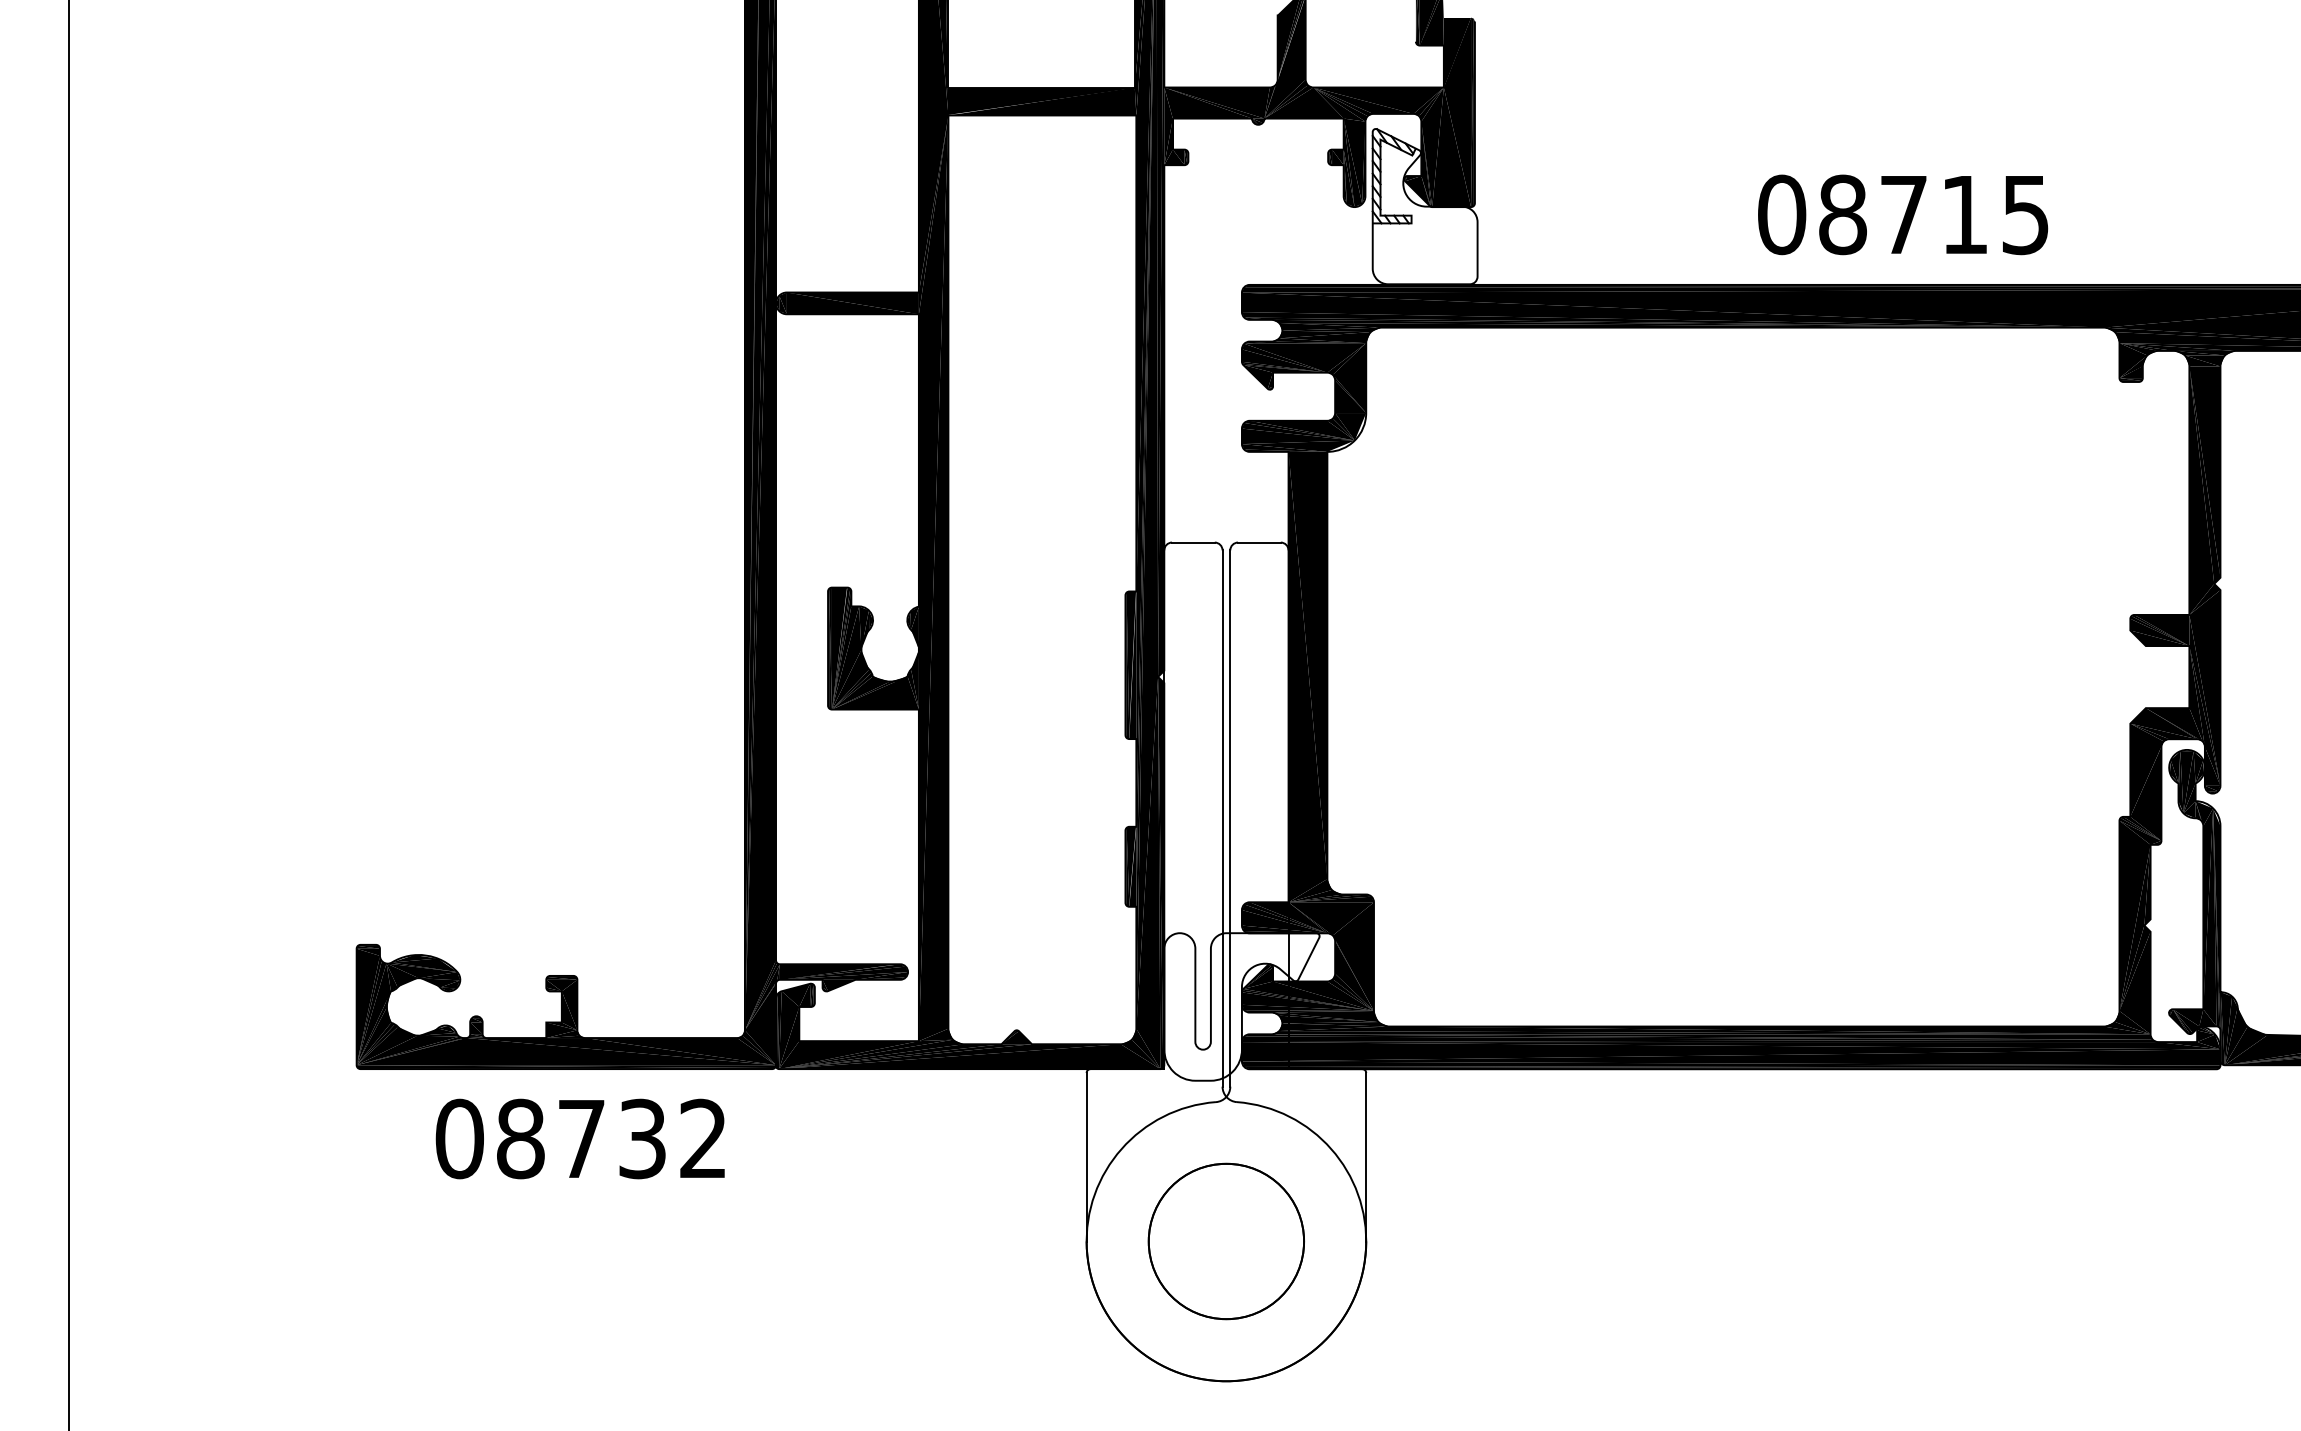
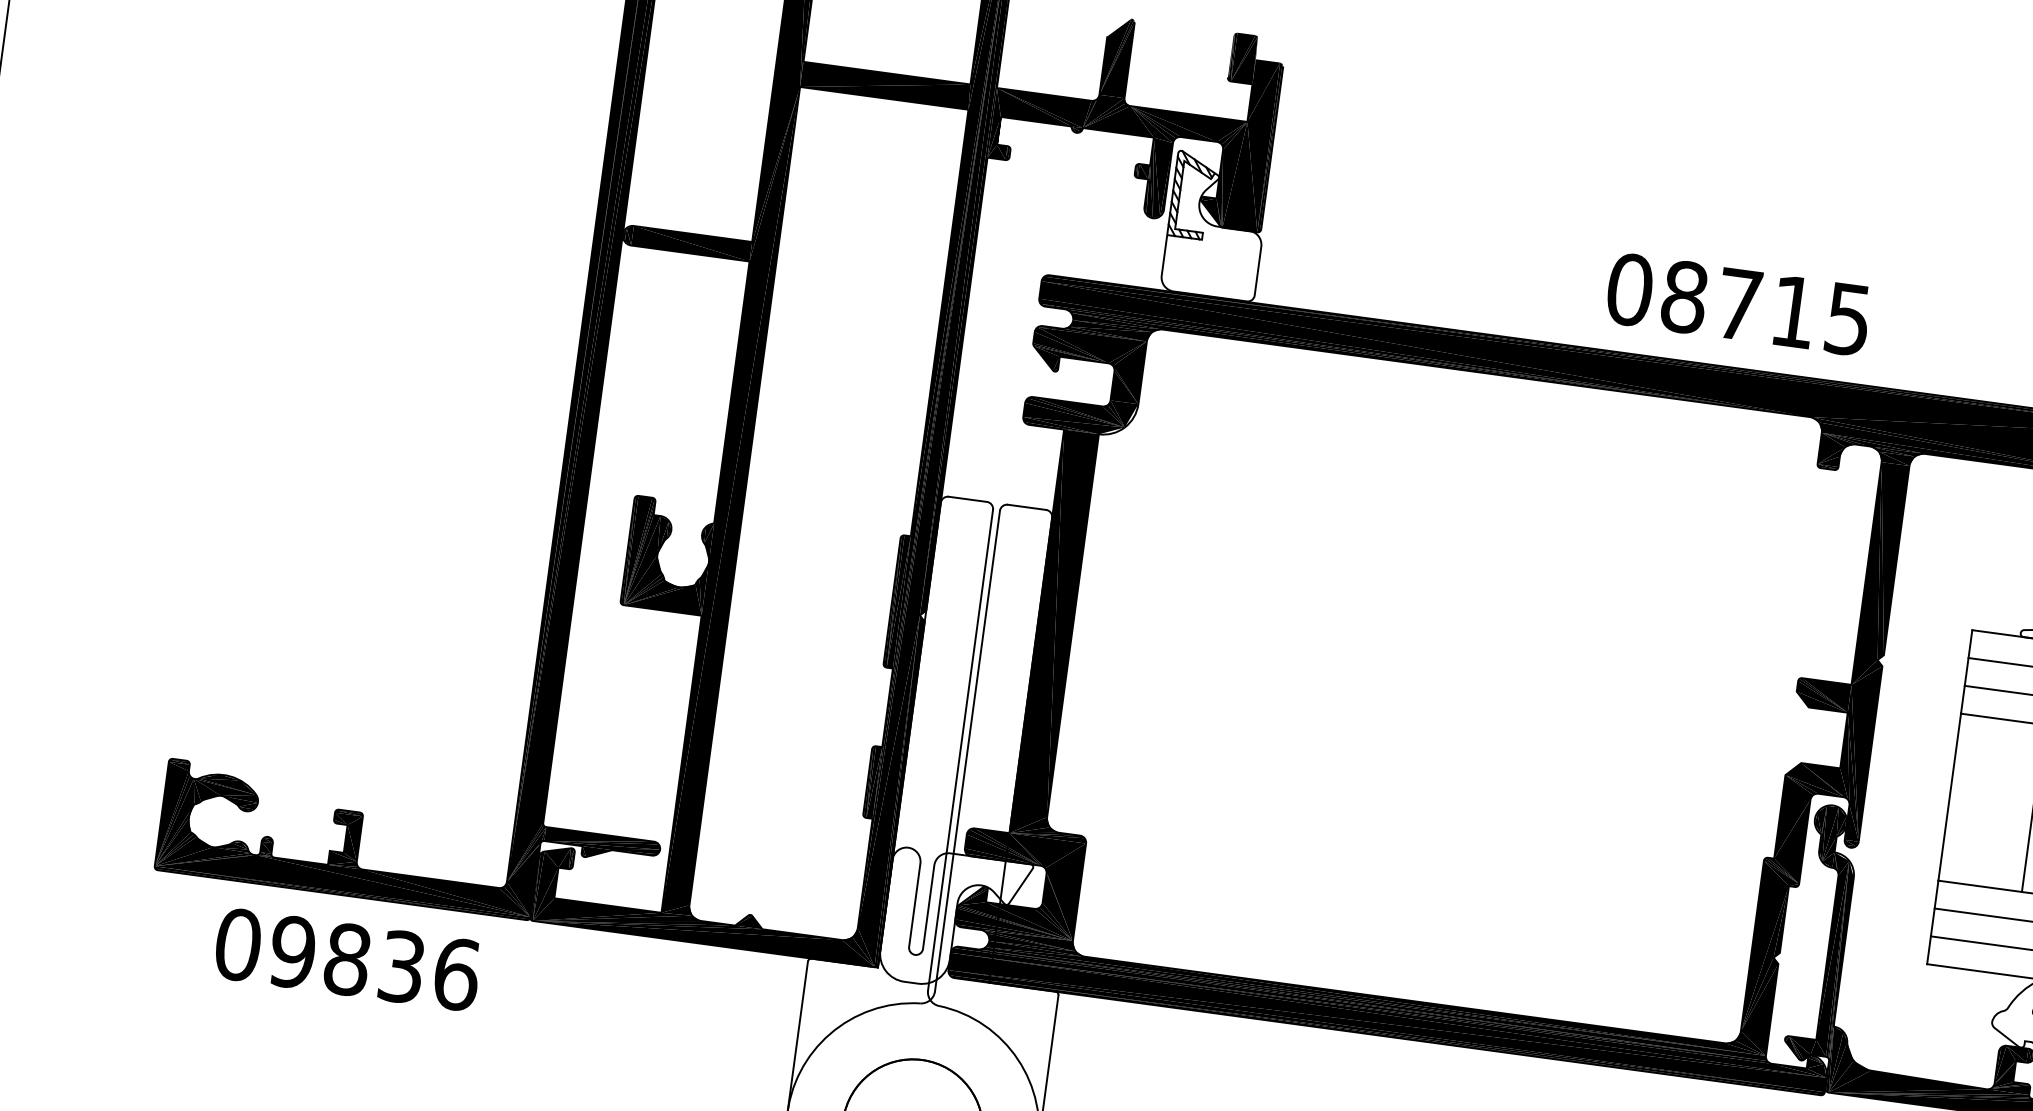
text: (1903, 214) -> (1738, 304), moved
text: (612, 1138) -> (375, 962), 08732 -> 09836

